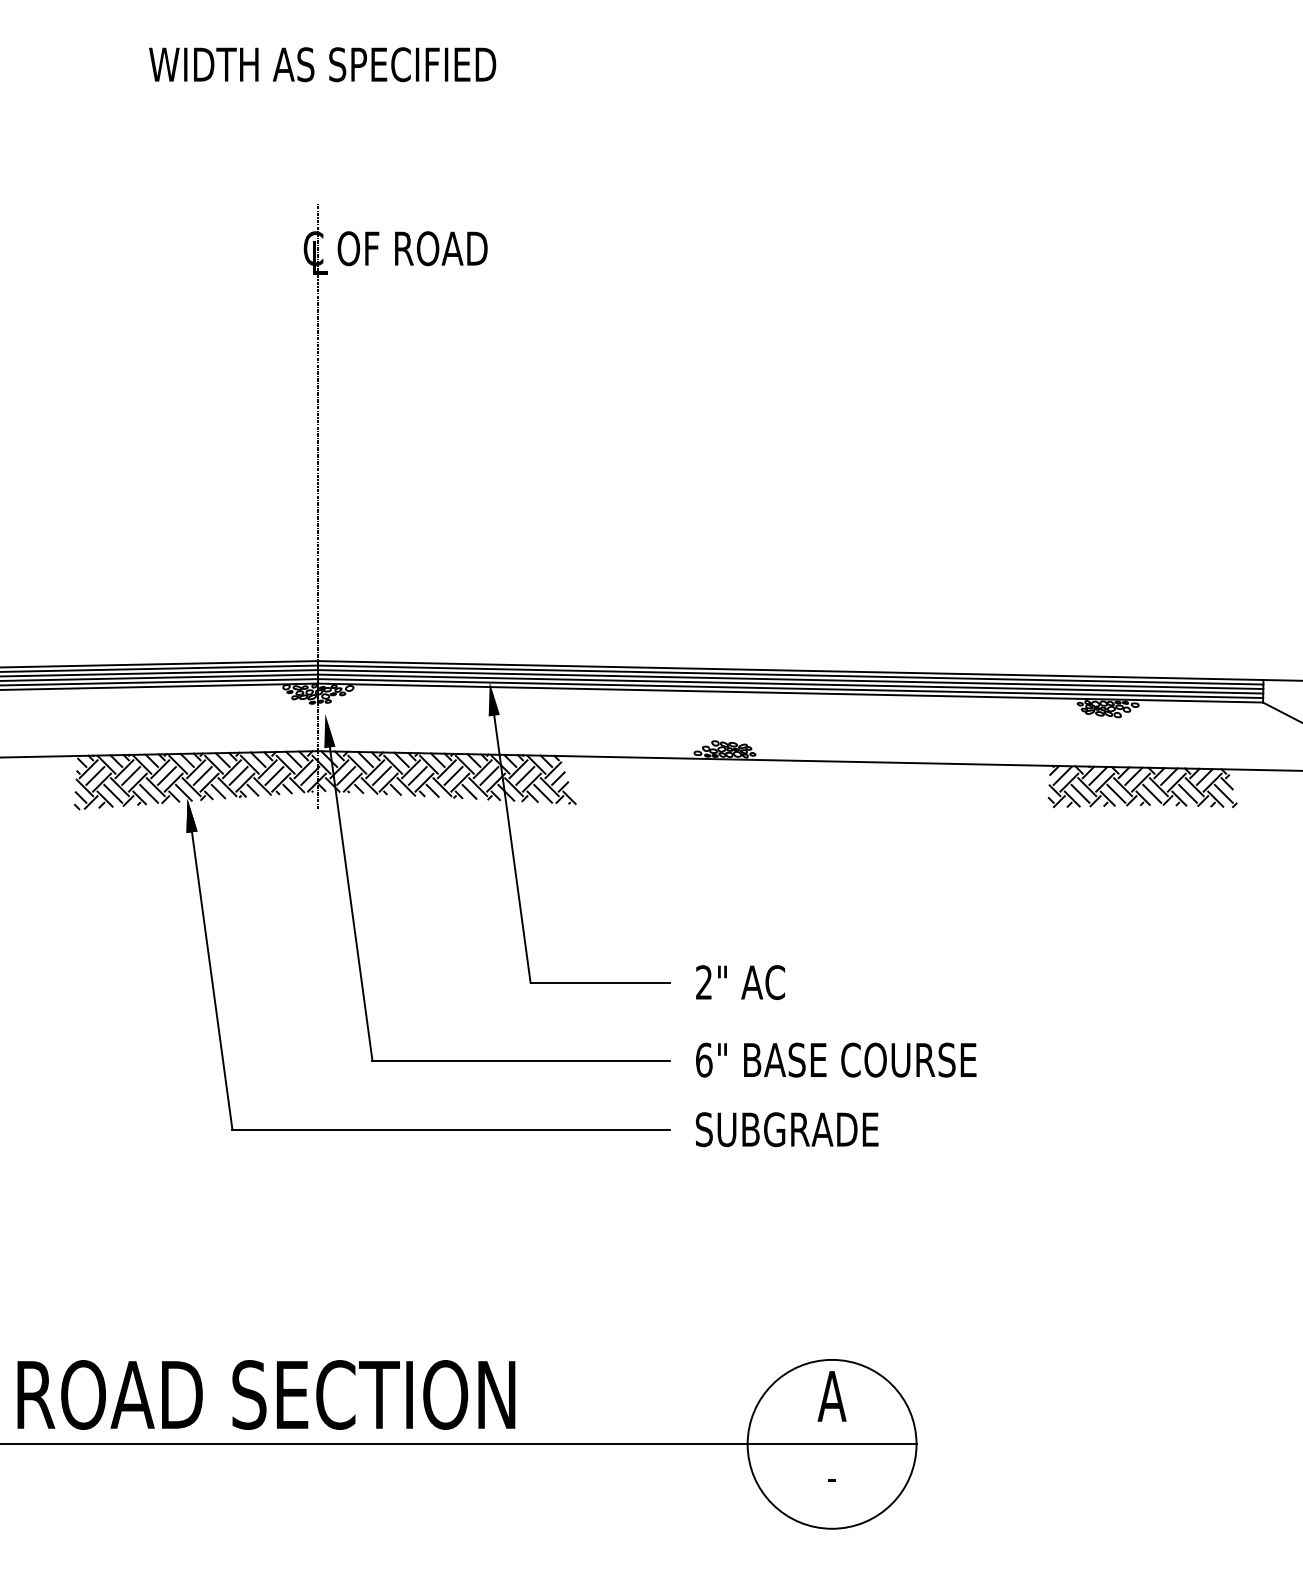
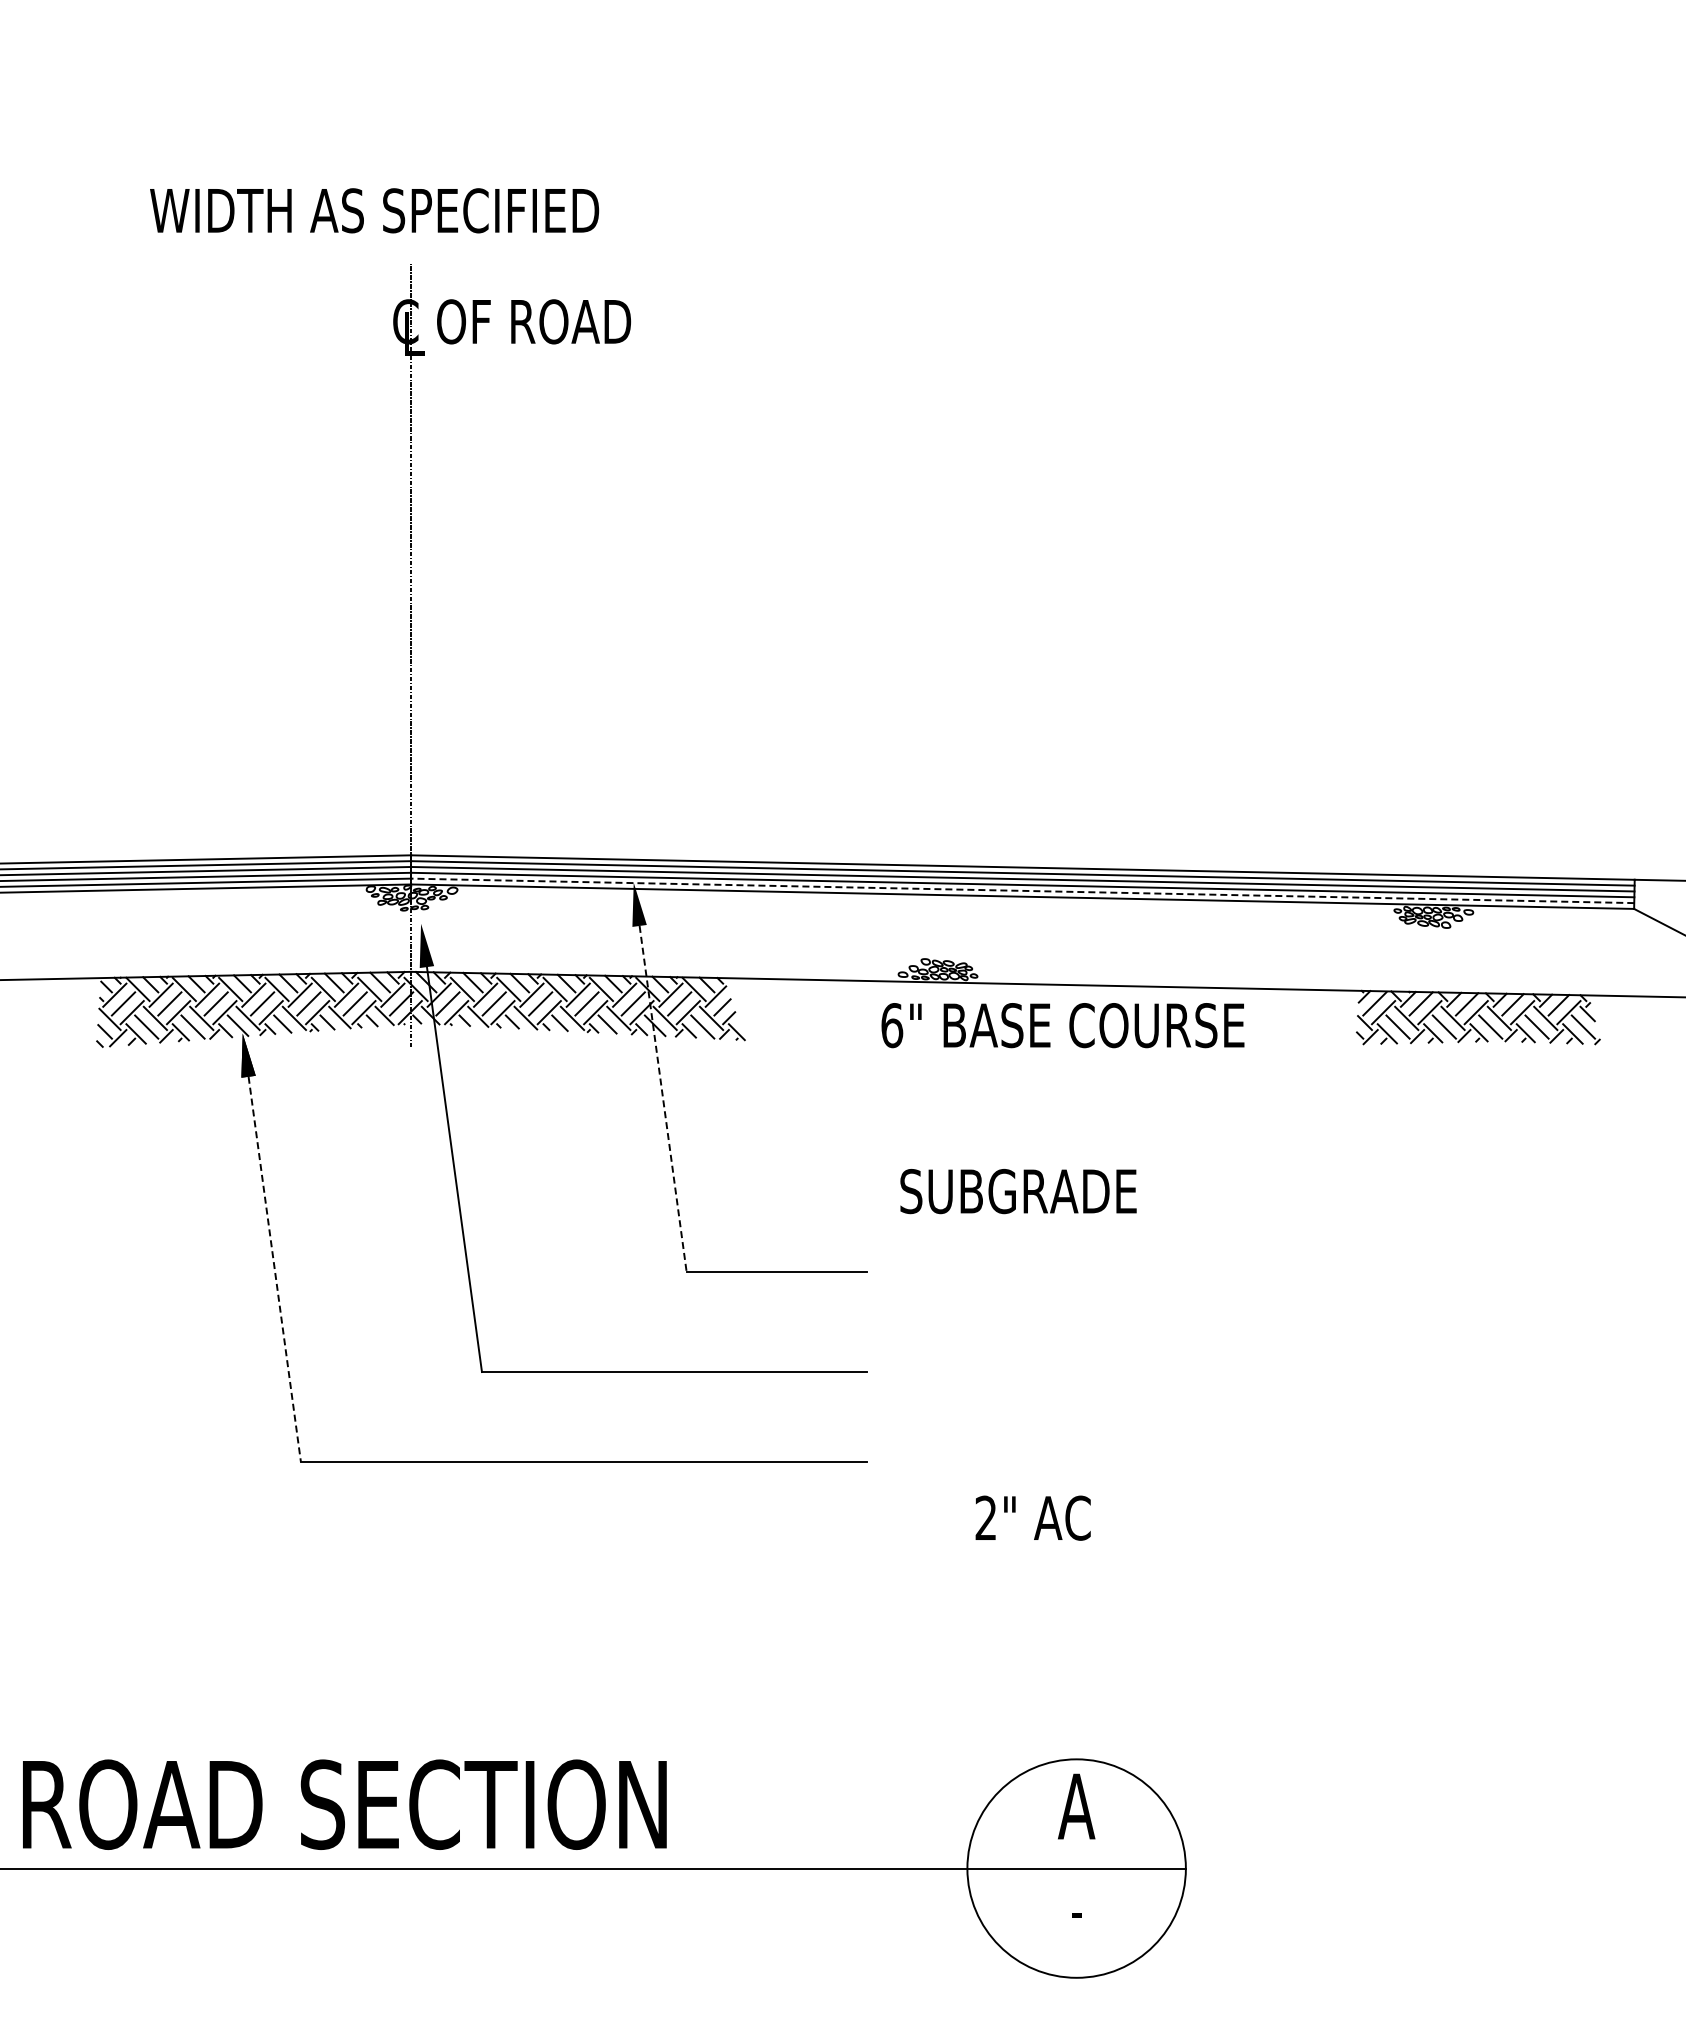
text: (322, 64) -> (374, 210), moved
line: (790, 688) -> (1022, 890), solid -> dashed
line: (512, 849) -> (663, 1099), solid -> dashed
line: (212, 981) -> (274, 1269), solid -> dashed
text: (740, 982) -> (1032, 1517), moved
text: (835, 1060) -> (1062, 1025), moved
text: (787, 1129) -> (1018, 1191), moved

